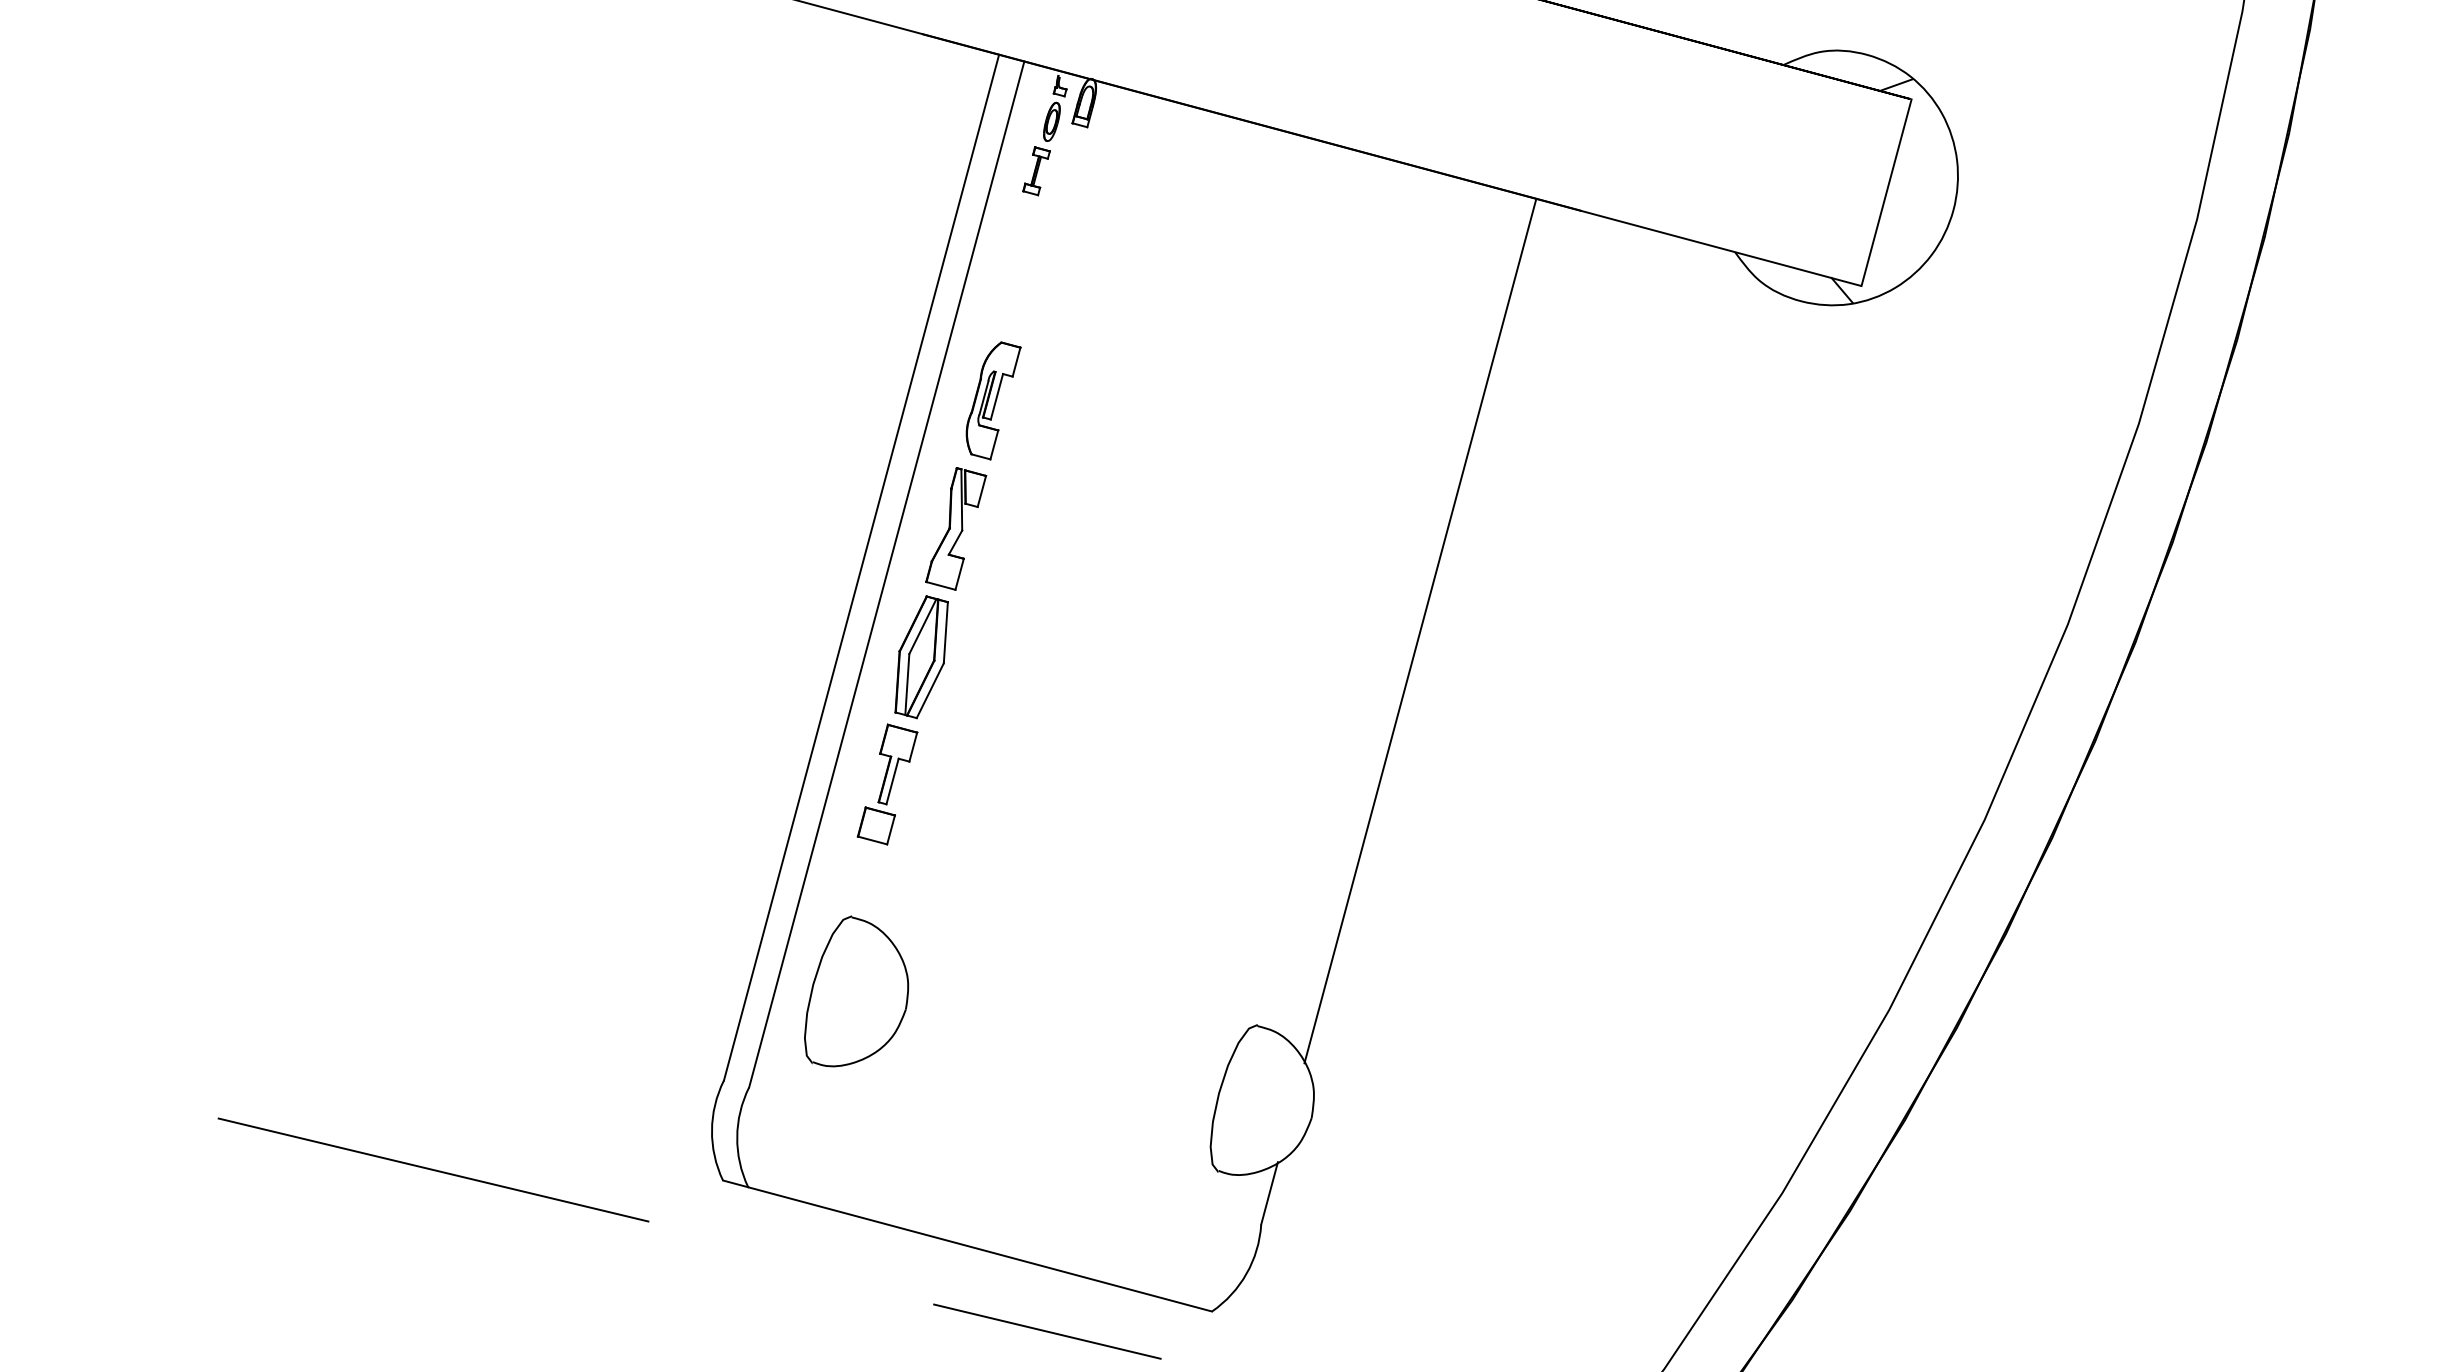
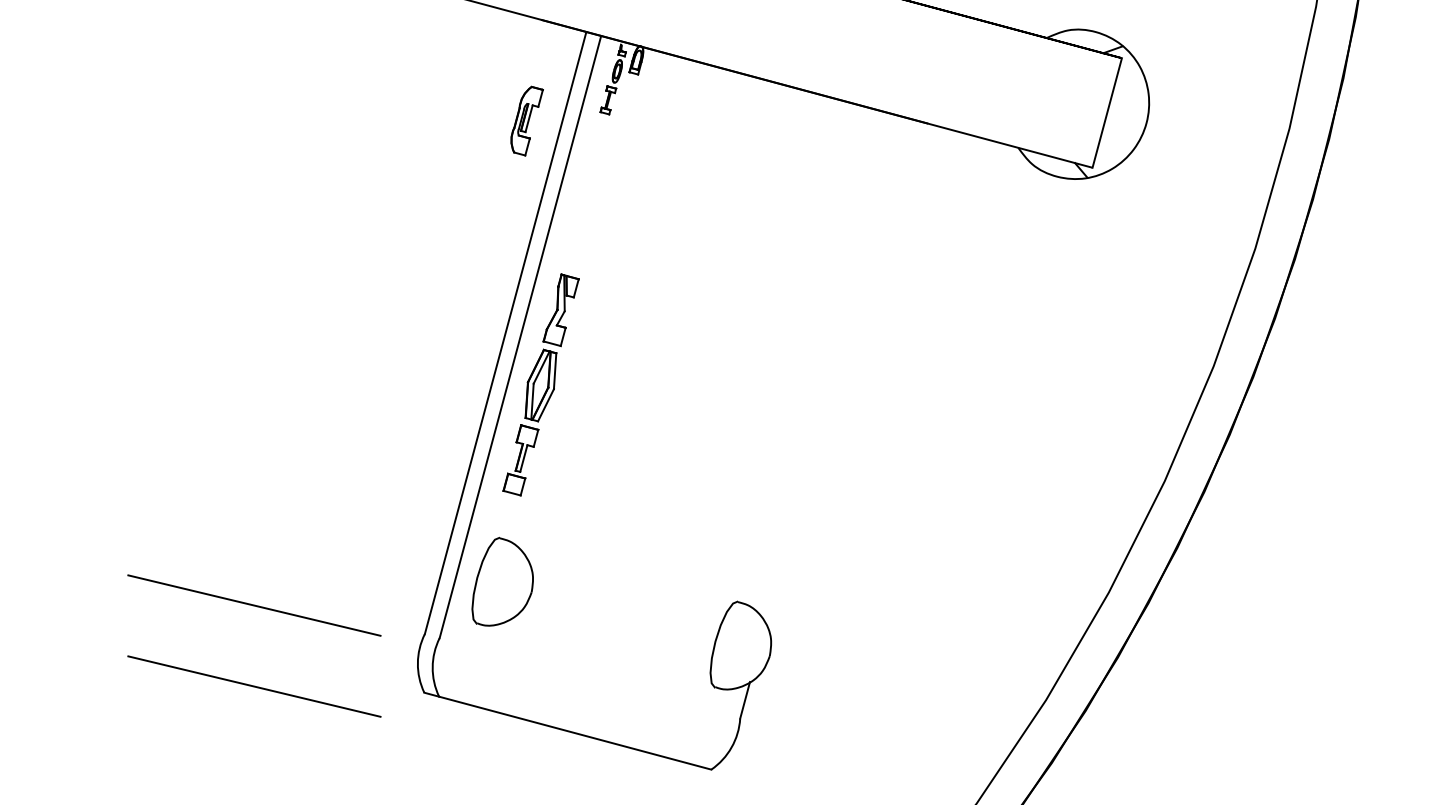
part: (992, 399) -> (526, 120), moved
line: (1420, 629) -> (833, 369), removed
line: (433, 1031) -> (254, 605), added
line: (1047, 1331) -> (614, 781), removed

